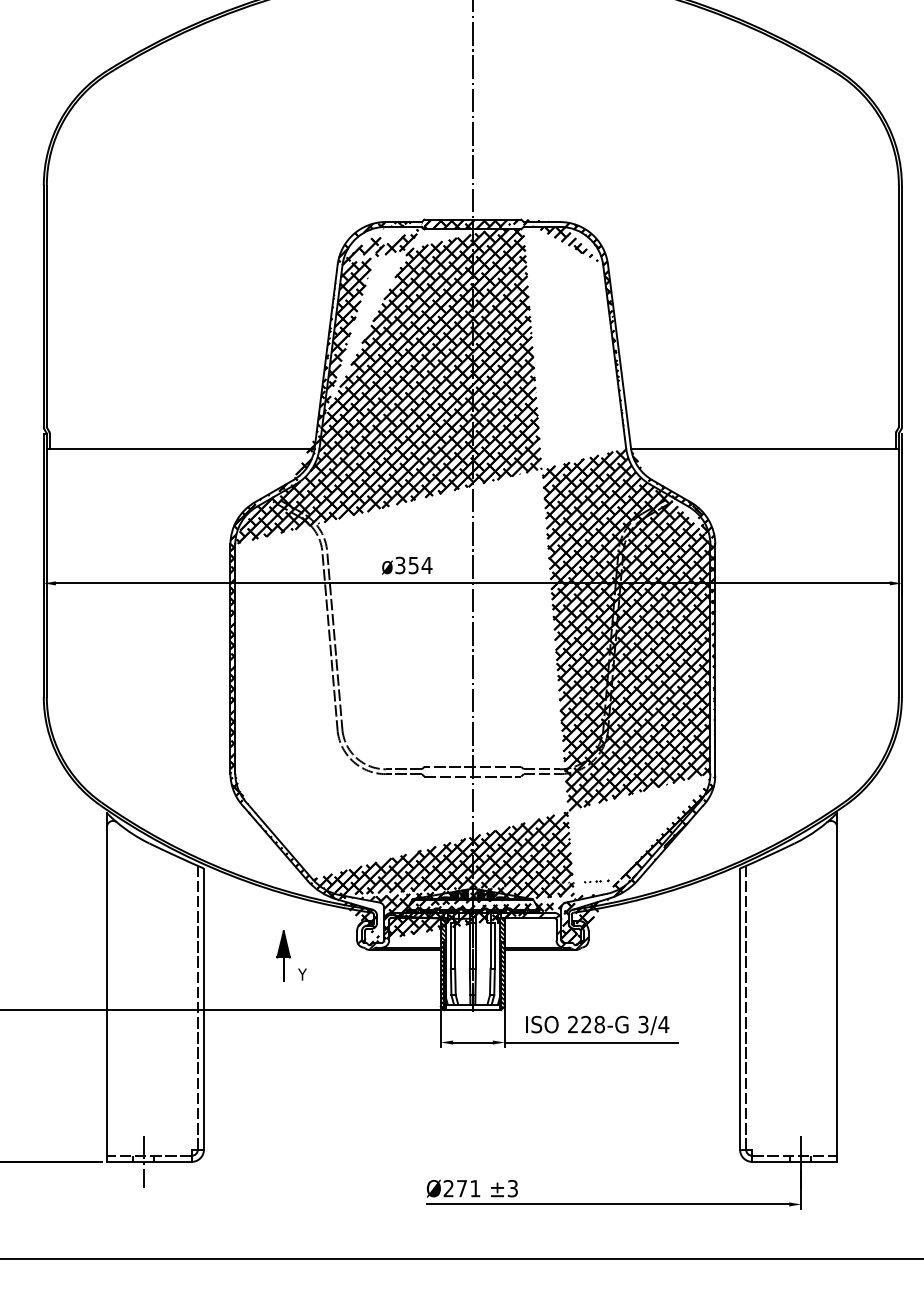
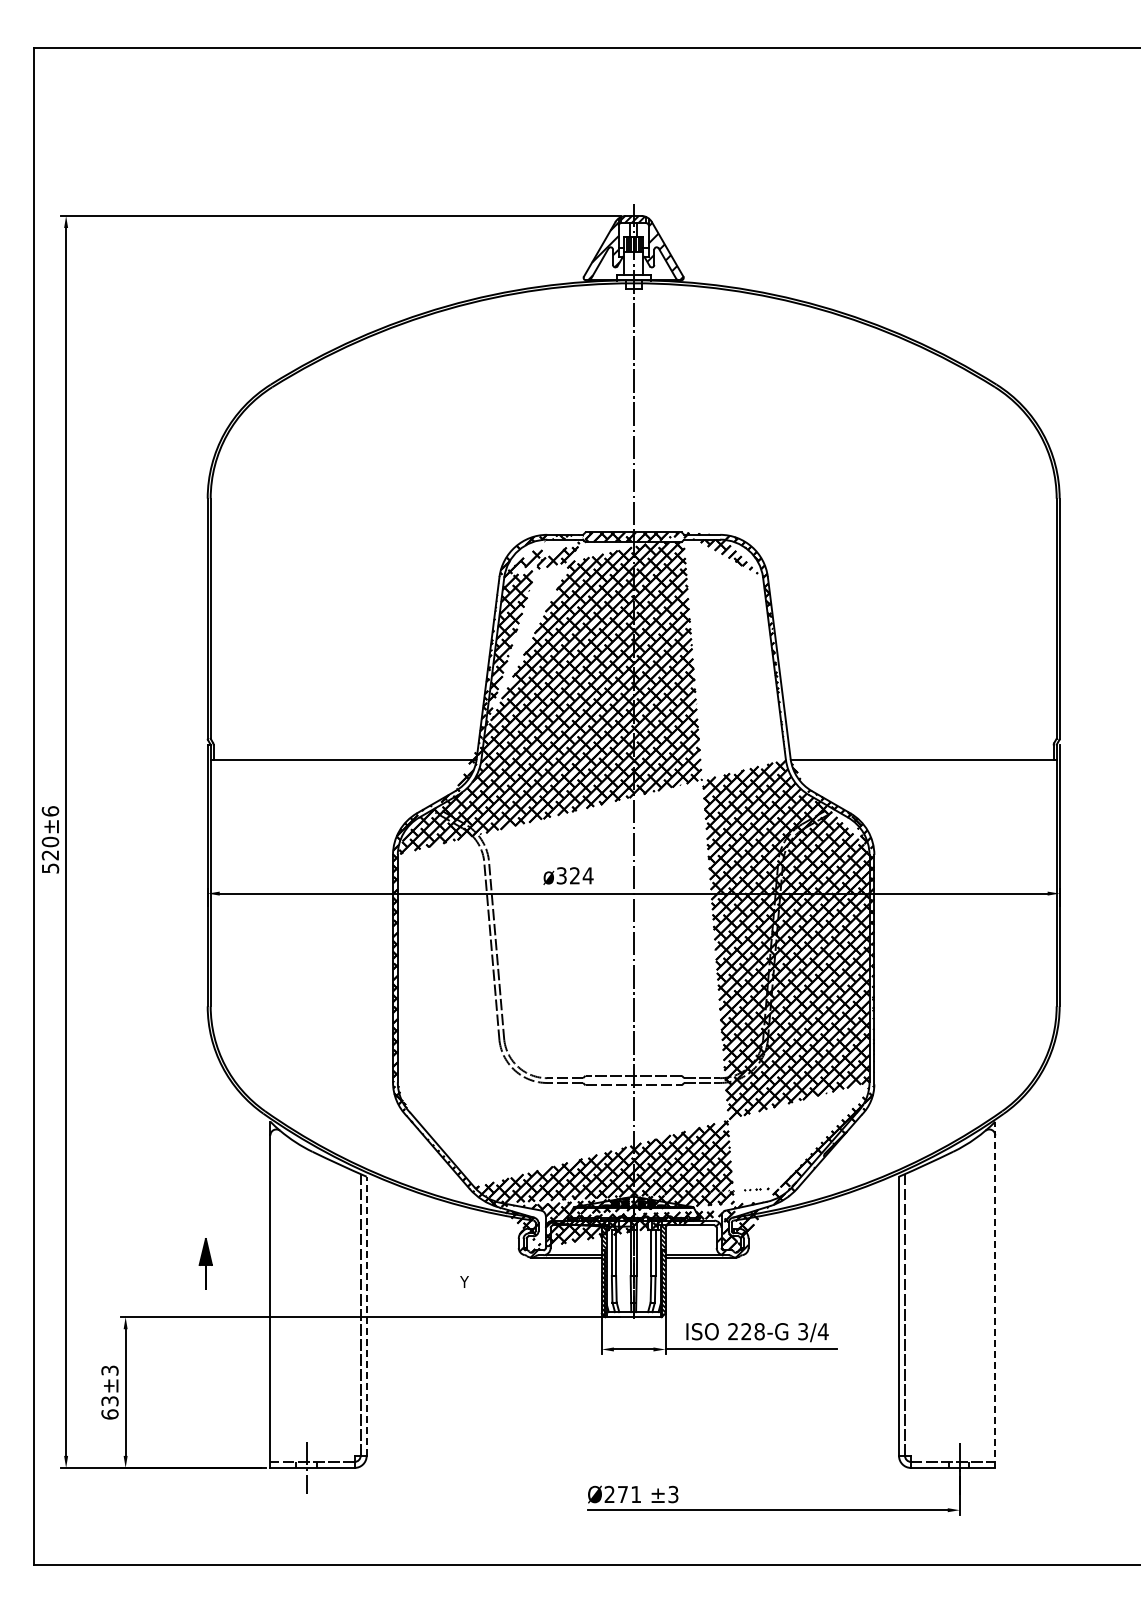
text: (413, 565) -> (574, 875), ø354 -> ø324
part: (283, 955) -> (205, 1263), moved
line: (837, 987) -> (995, 1294), solid -> dashed
line: (203, 1009) -> (366, 1316), solid -> dashed

